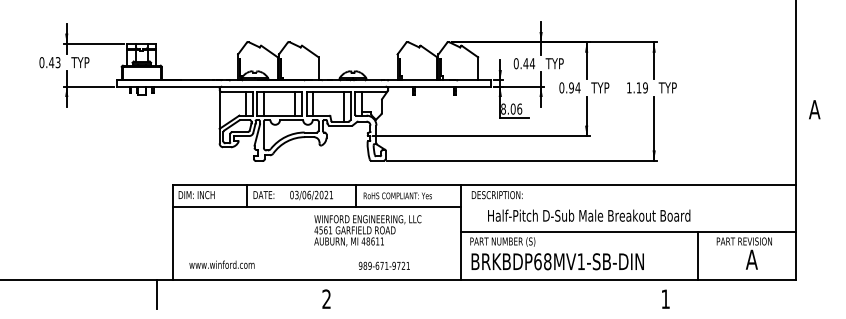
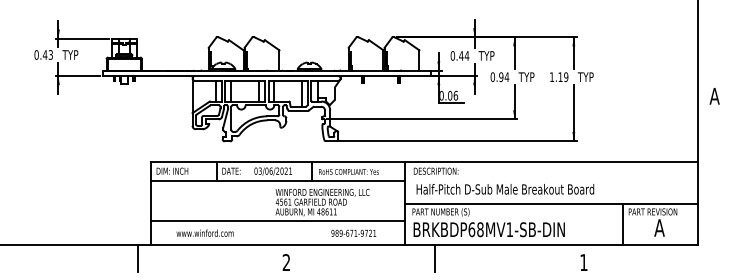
text: (503, 108) -> (441, 95), 8.06 -> 0.06
text: (589, 215) -> (505, 189), moved
line: (316, 251) -> (277, 220), added
line: (697, 255) -> (623, 224), moved
text: (221, 264) -> (204, 233), moved
text: (383, 265) -> (353, 233), moved
line: (496, 294) -> (435, 258), added

